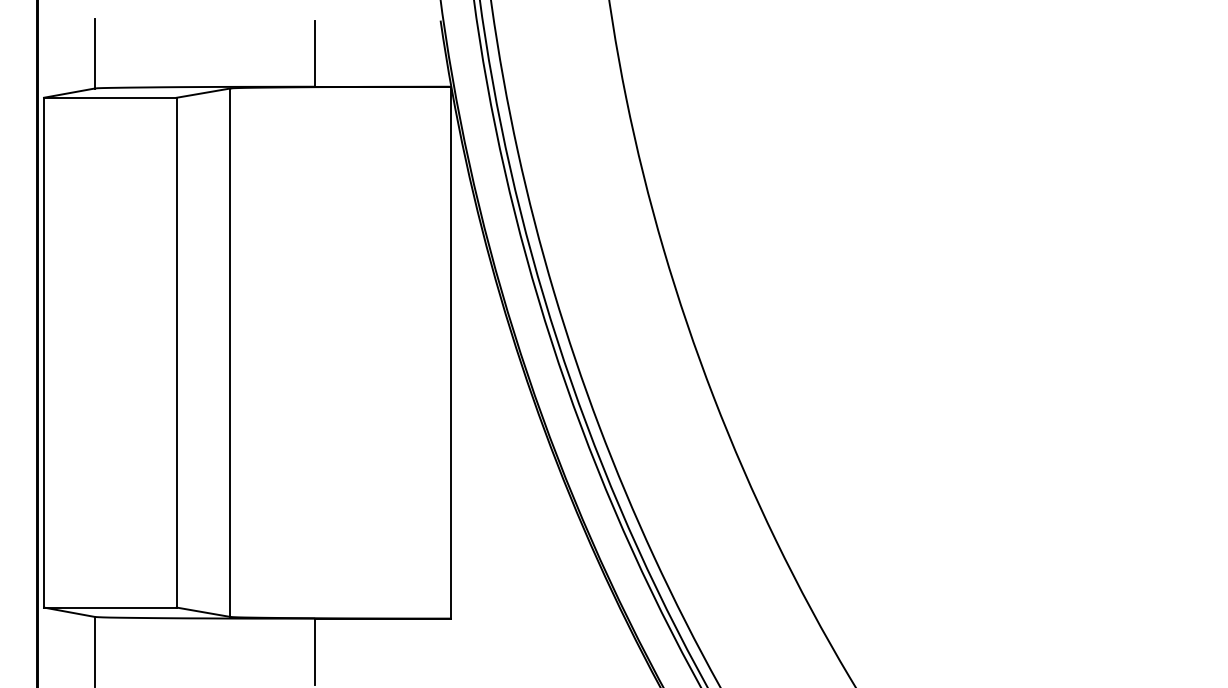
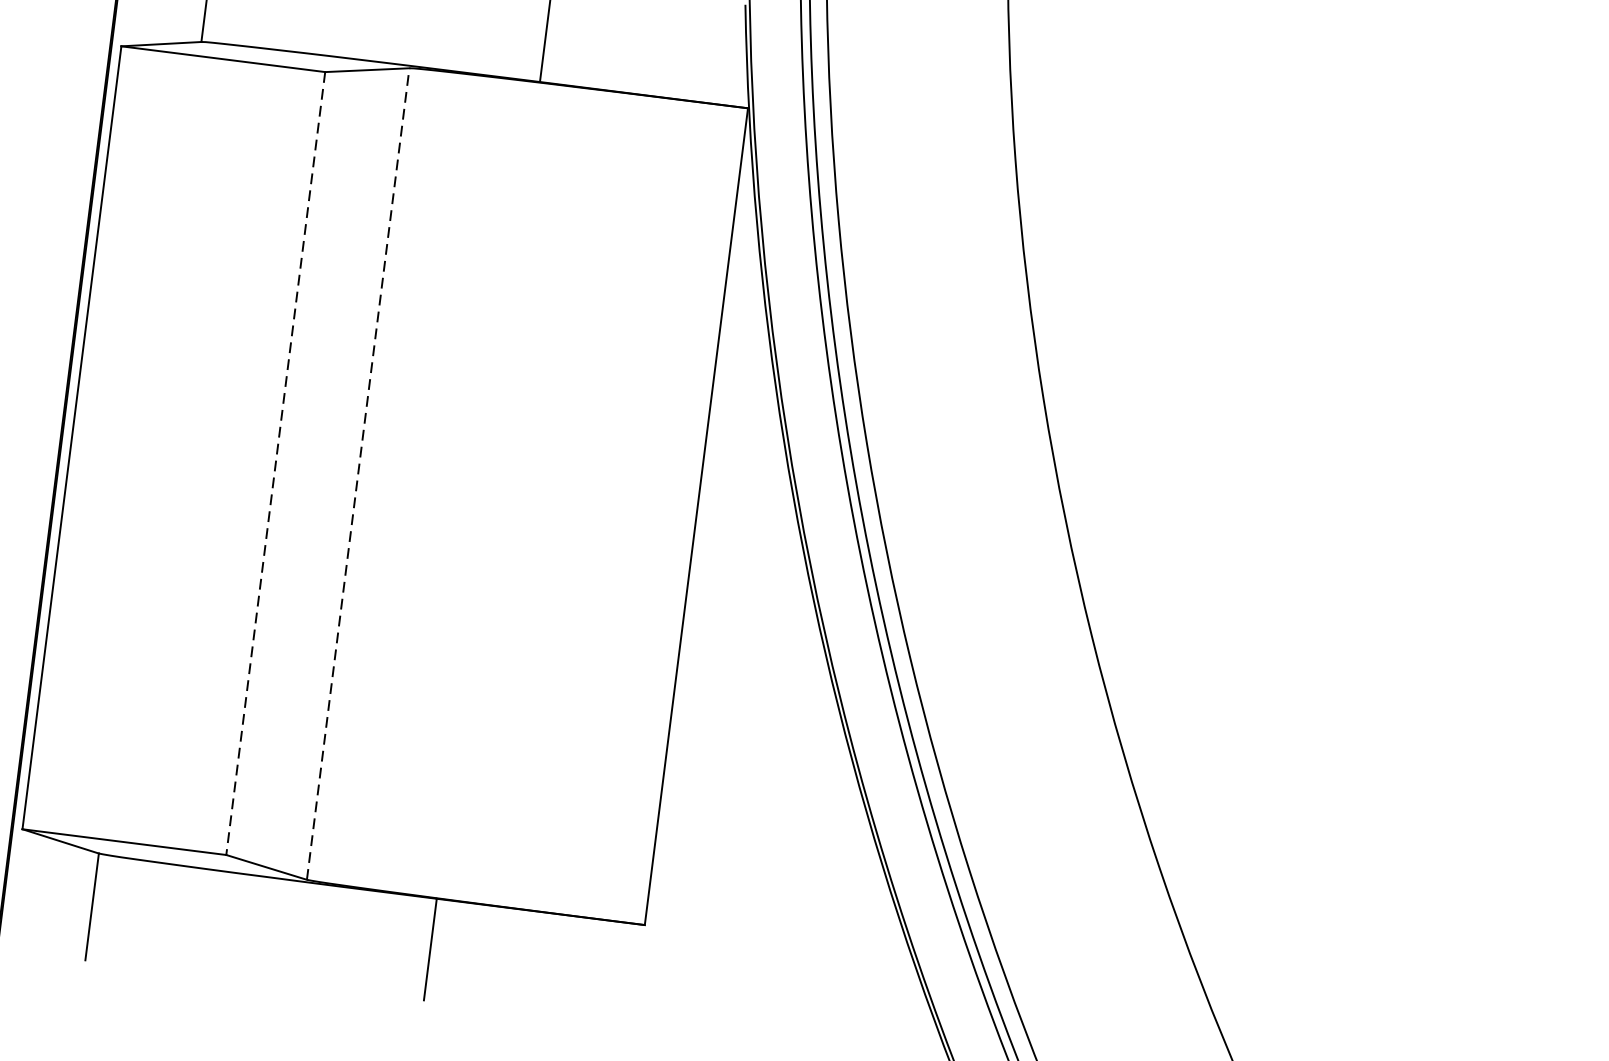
line: (176, 352) -> (275, 463), solid -> dashed
line: (230, 352) -> (358, 473), solid -> dashed

